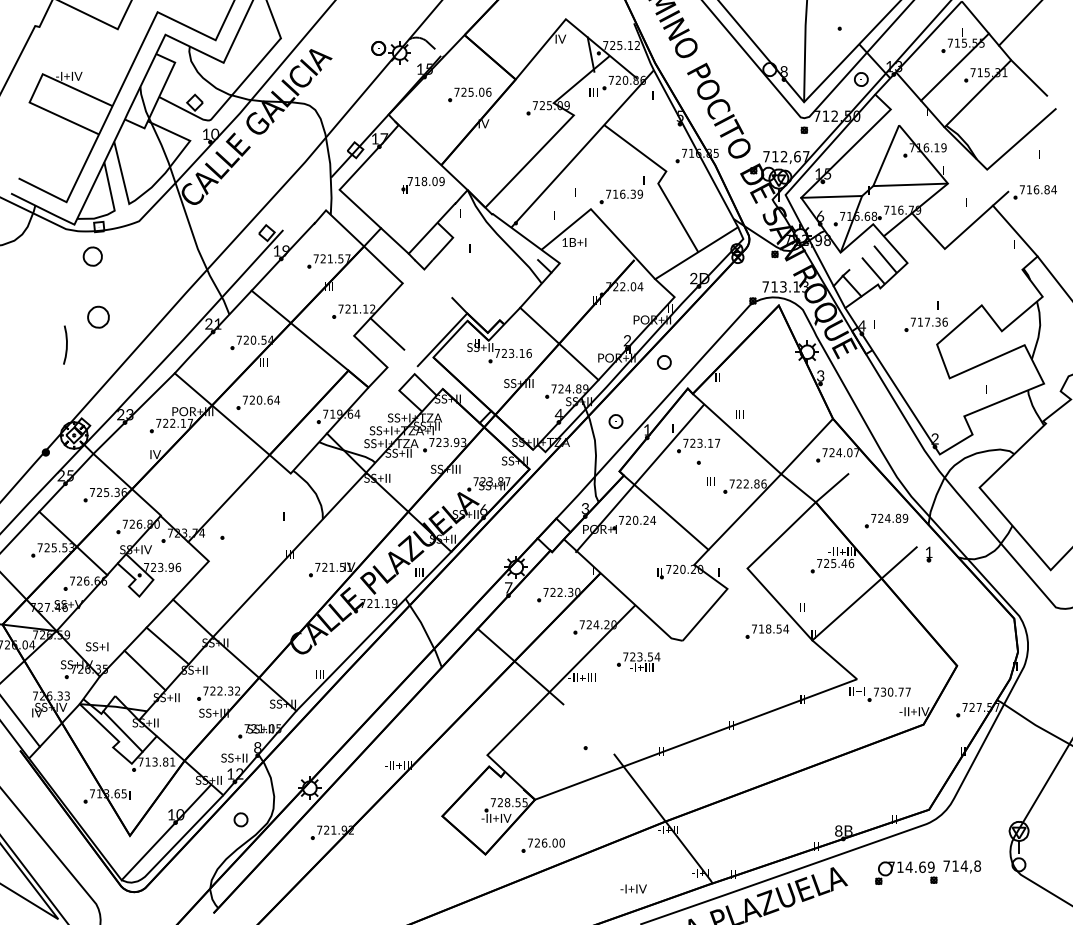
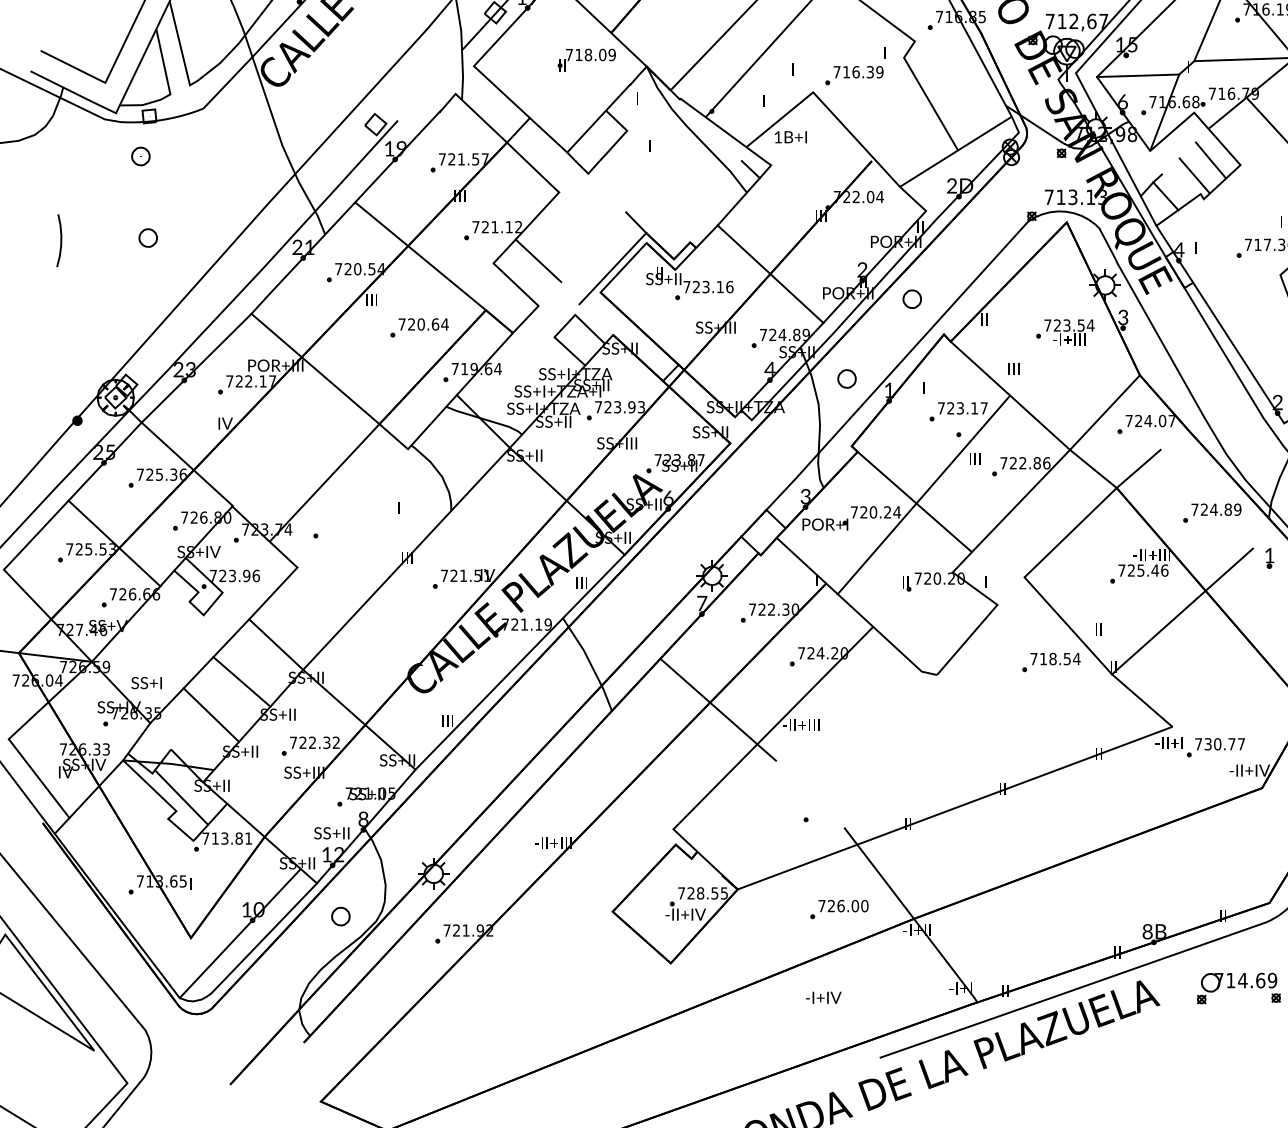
part: (92, 256) -> (140, 156), size x0.71
part: (97, 316) -> (147, 237), size x0.62
curve: (66, 344) -> (60, 239), moved
part: (257, 402) -> (418, 327), moved
line: (639, 478) -> (923, 494), moved
part: (638, 661) -> (1065, 331), moved
part: (542, 845) -> (838, 909), moved
text: (633, 888) -> (823, 997), moved

